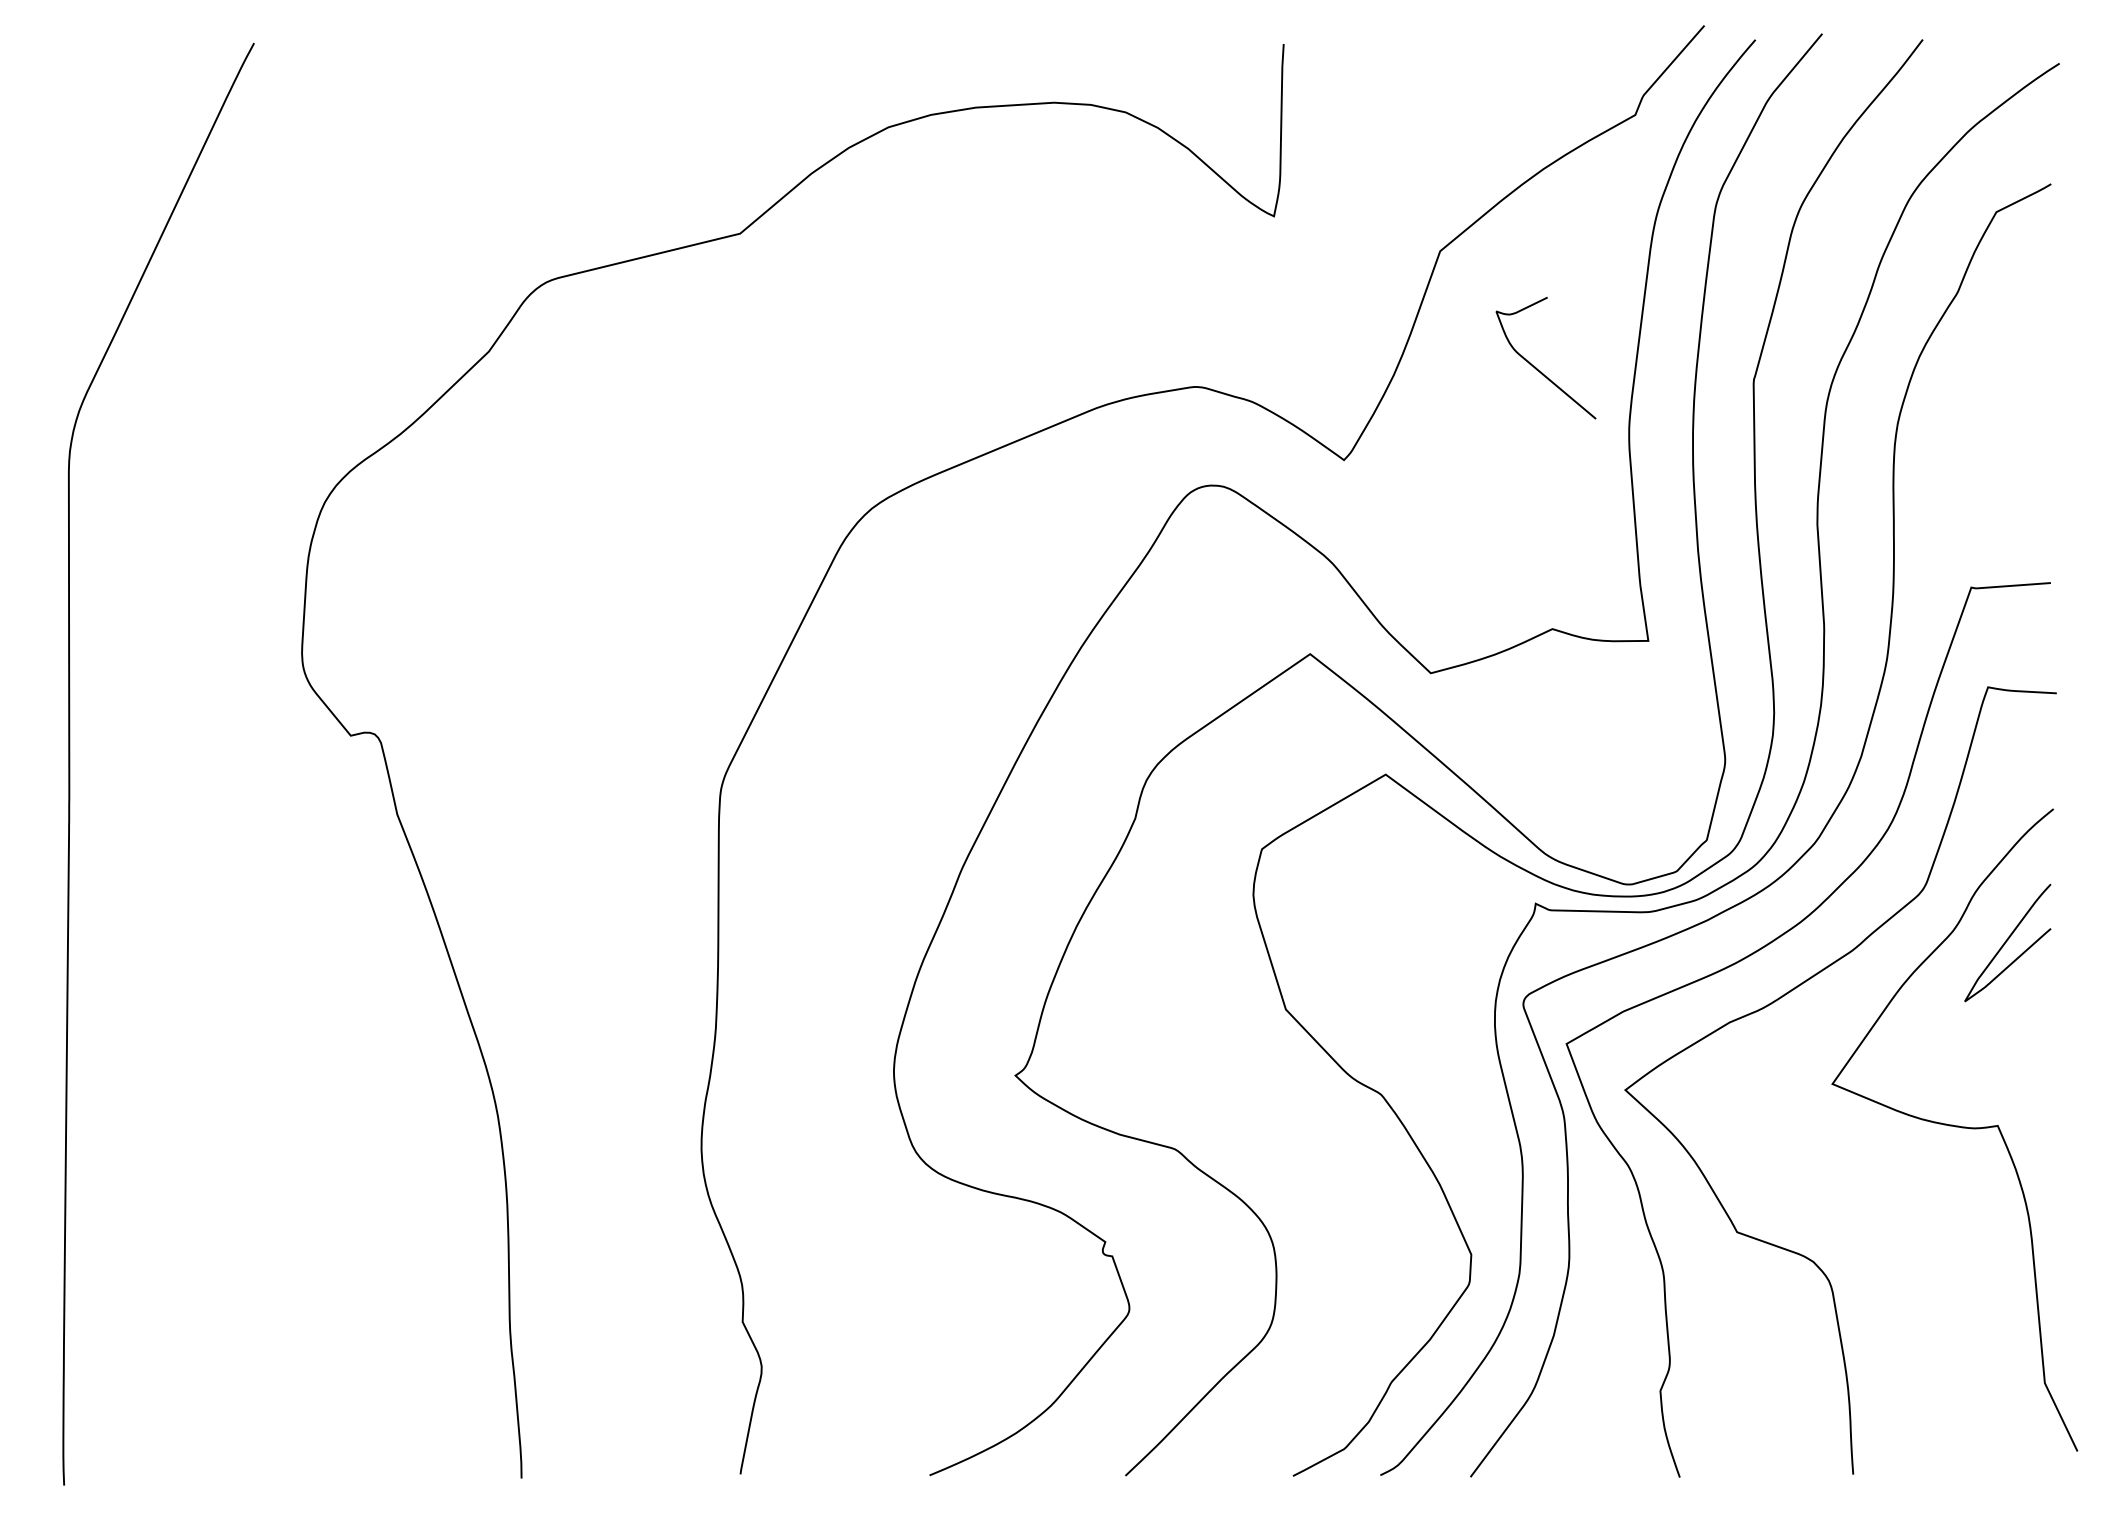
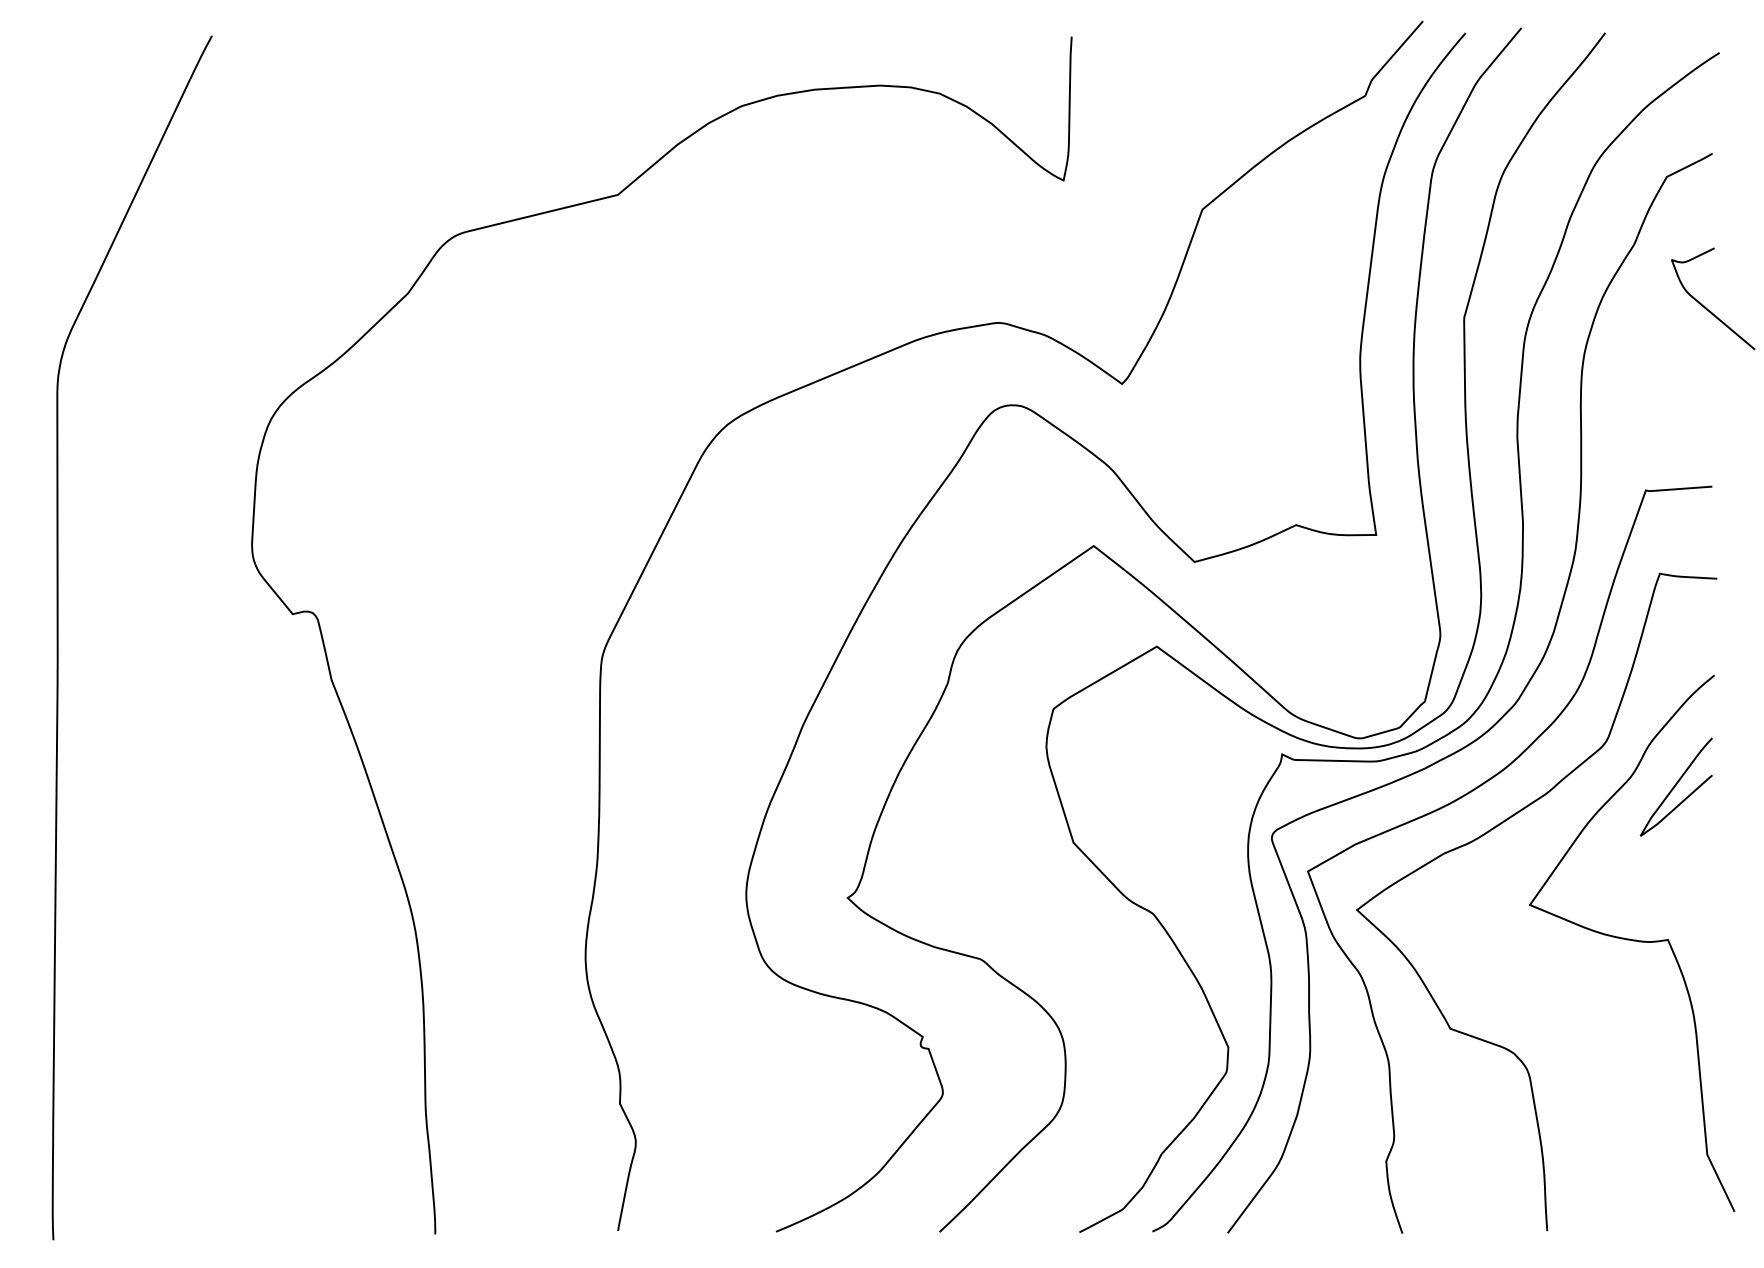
curve: (1536, 367) -> (1705, 306), moved

